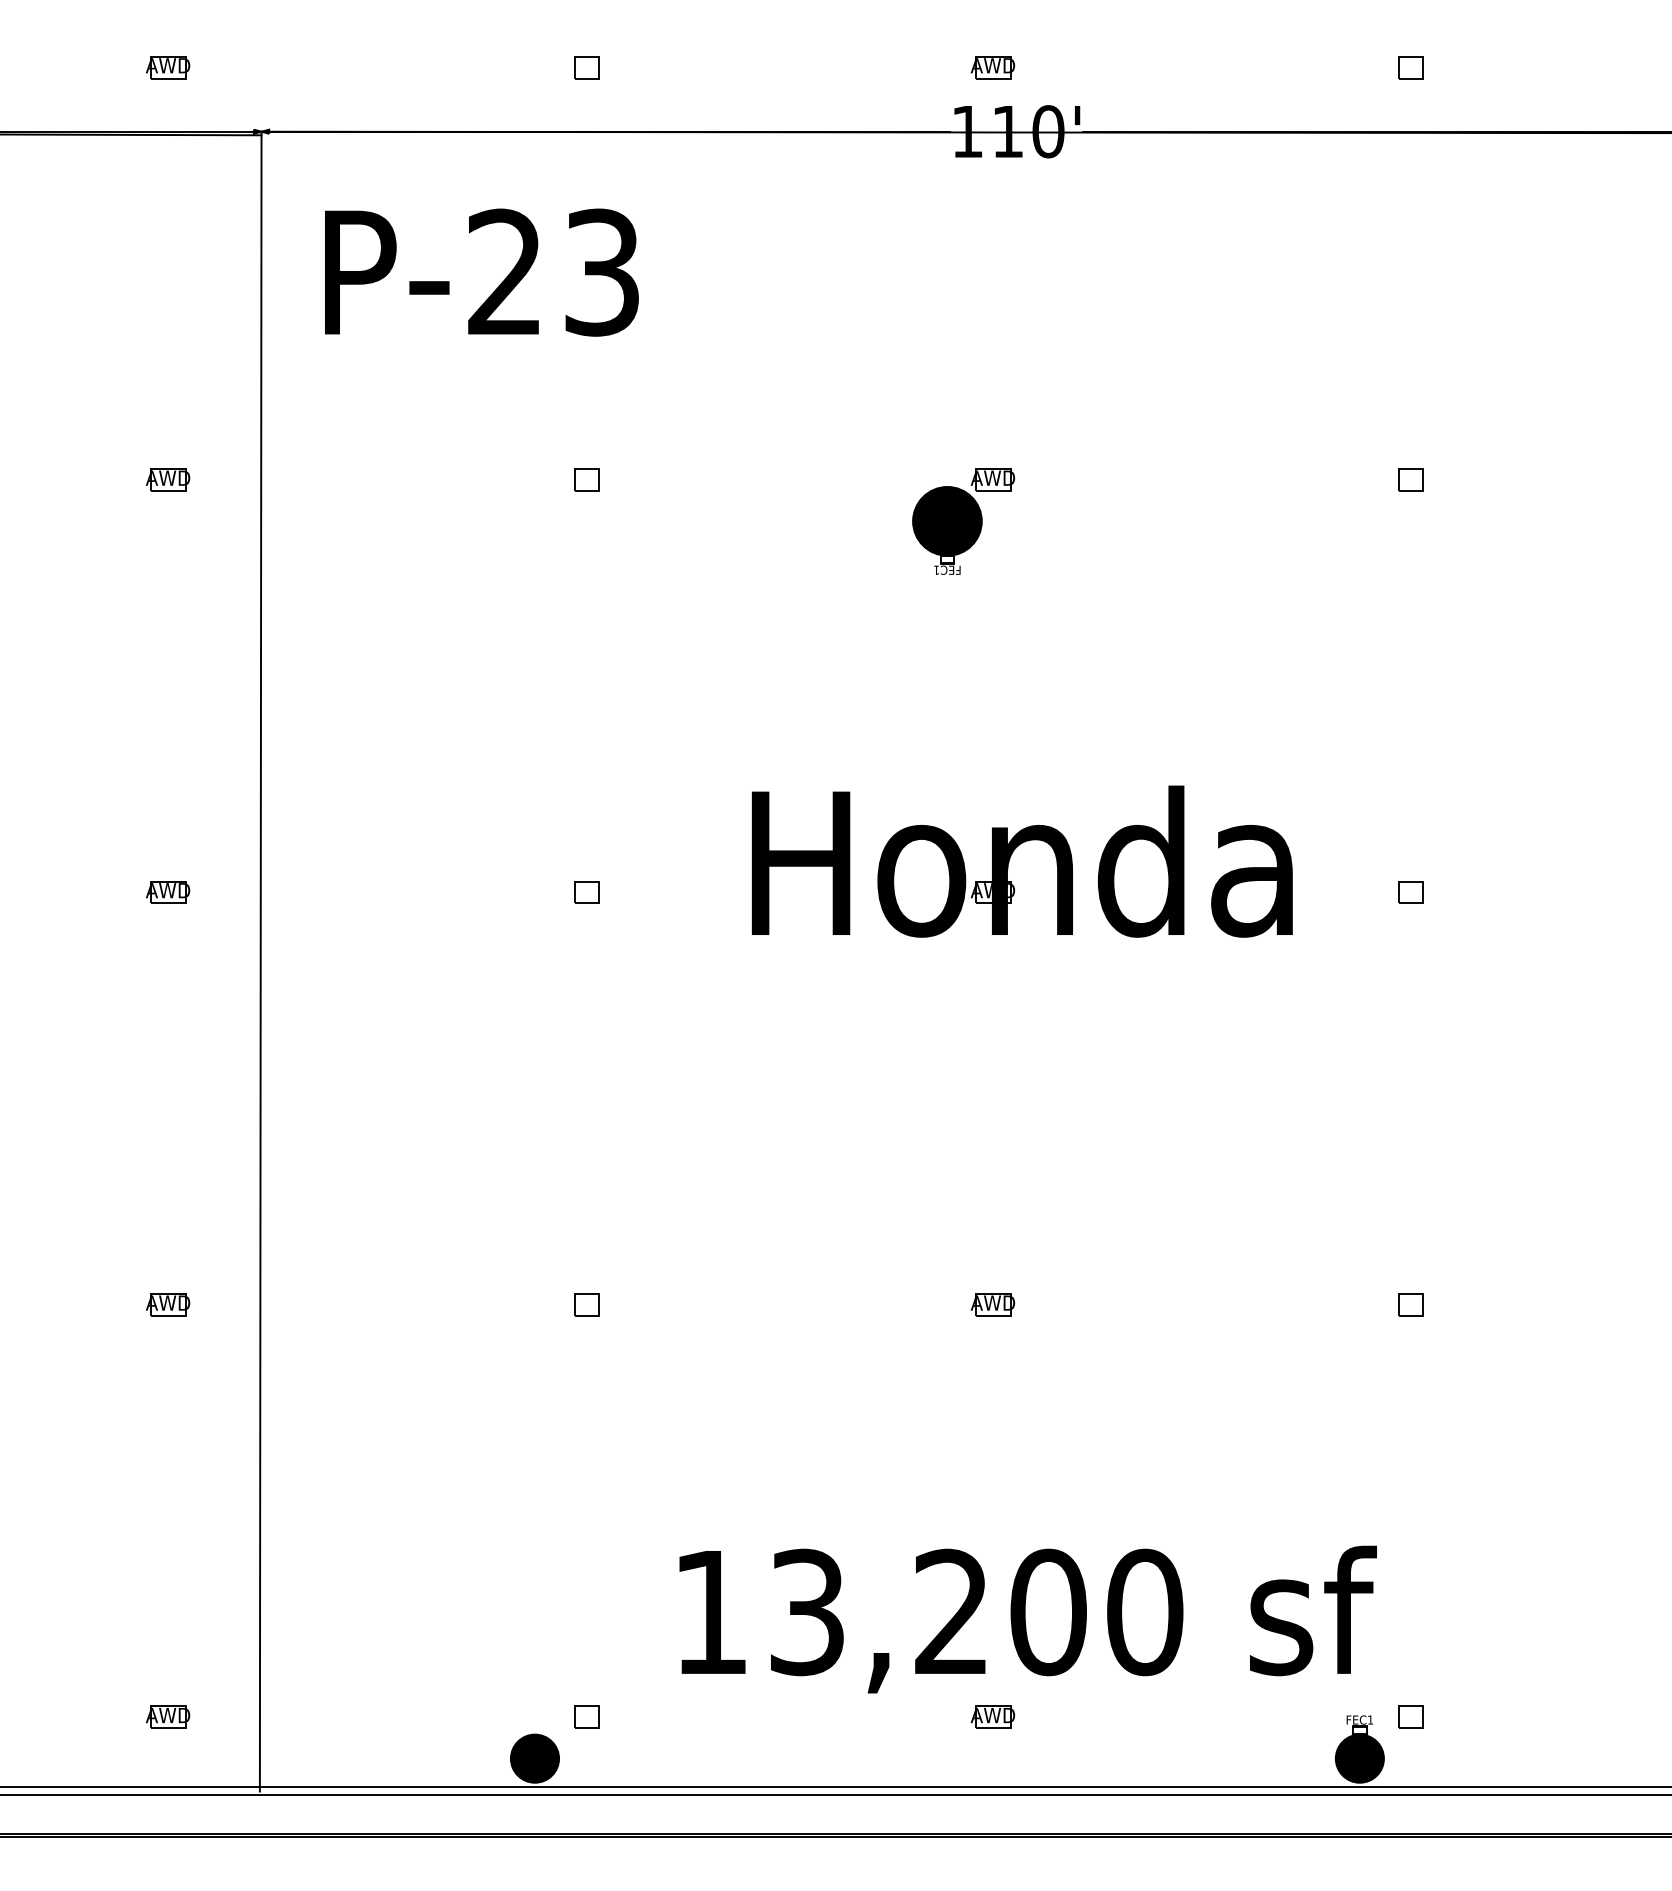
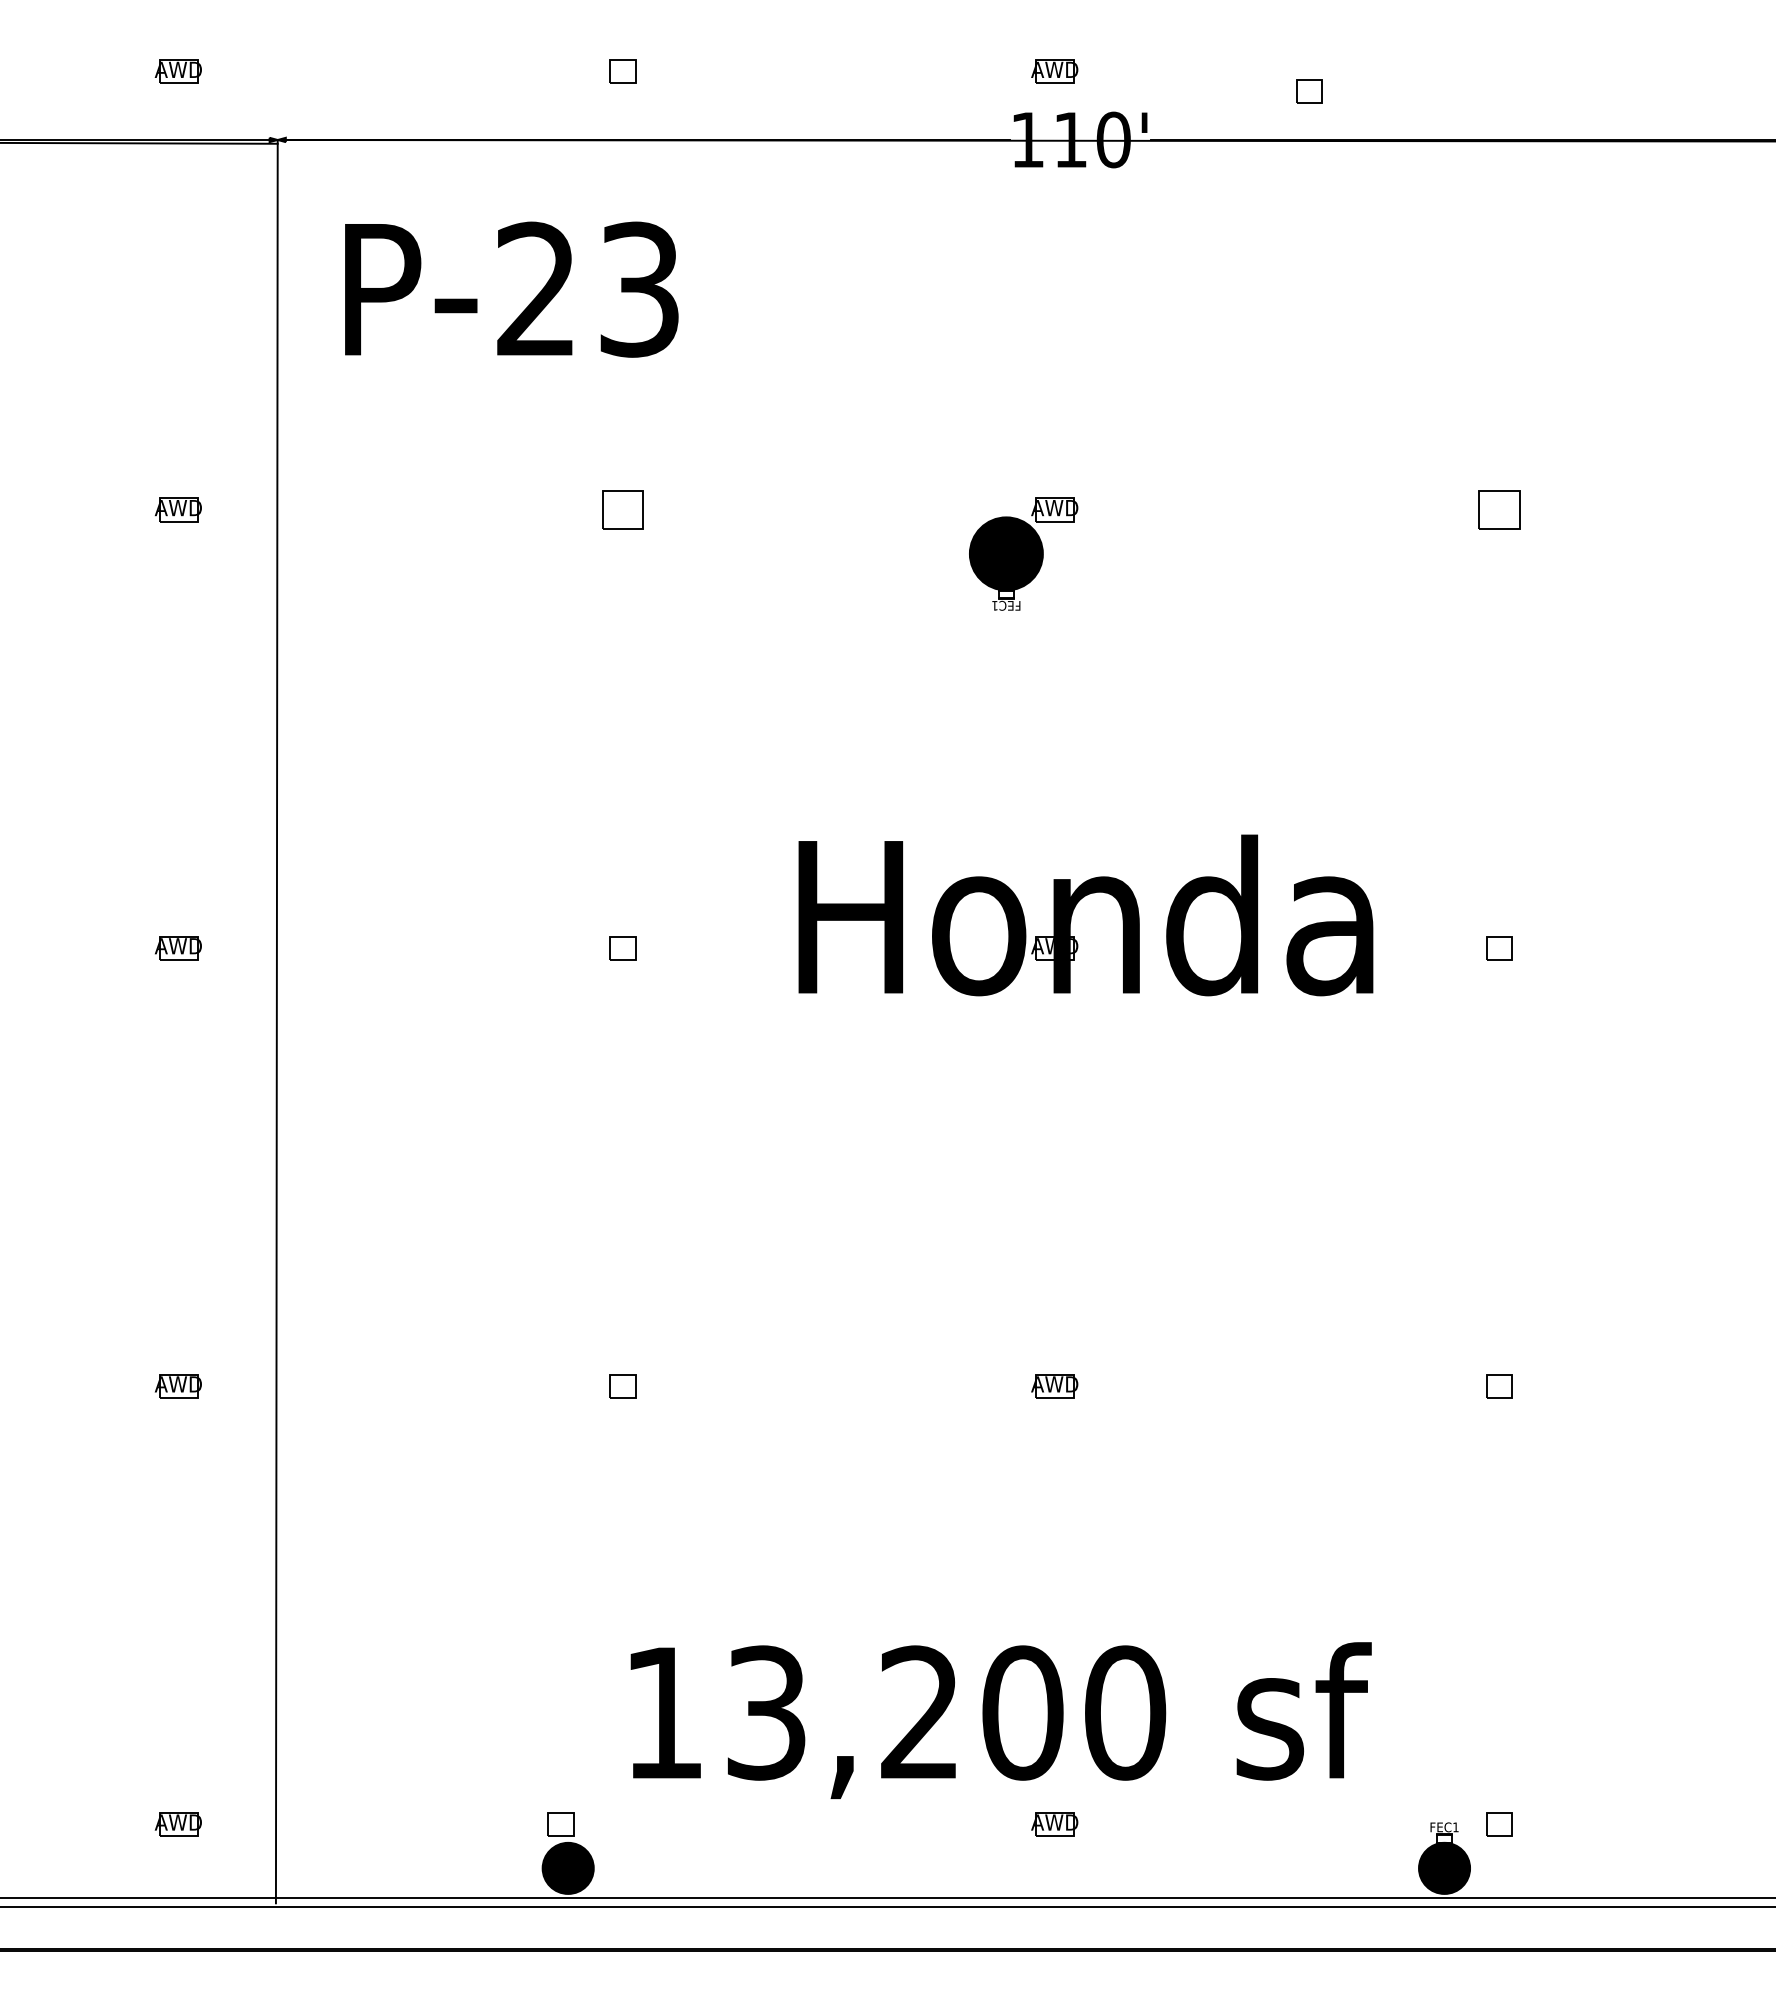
part: (1411, 67) -> (1309, 91), moved
part: (586, 479) -> (622, 509), size x1.6
part: (1411, 479) -> (1499, 509), size x1.6
text: (1027, 1619) -> (1000, 1720), moved
part: (586, 1717) -> (560, 1824), moved

